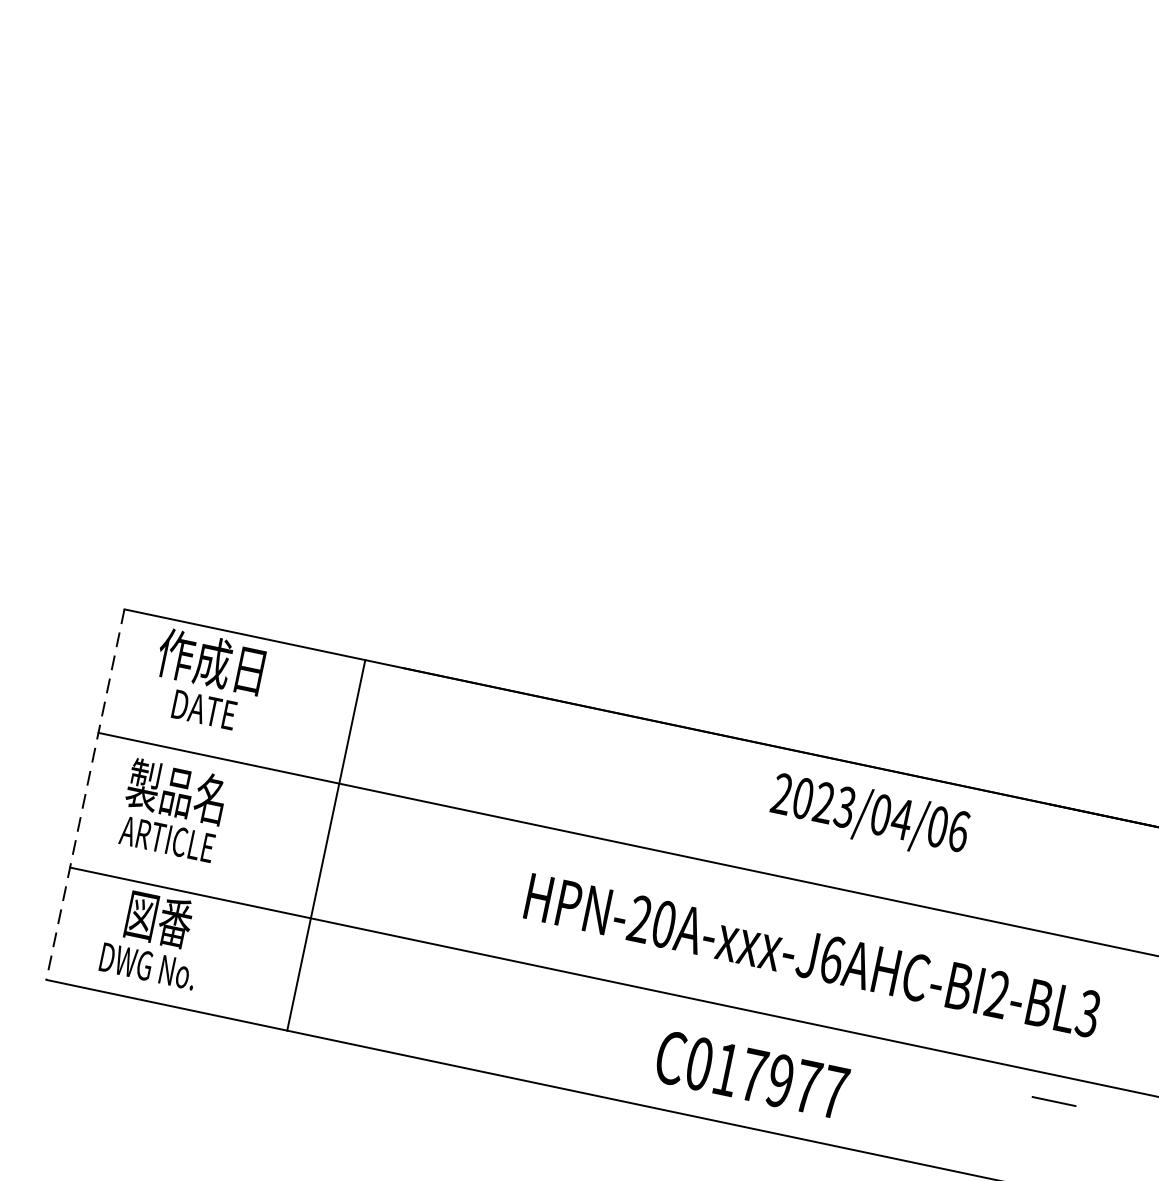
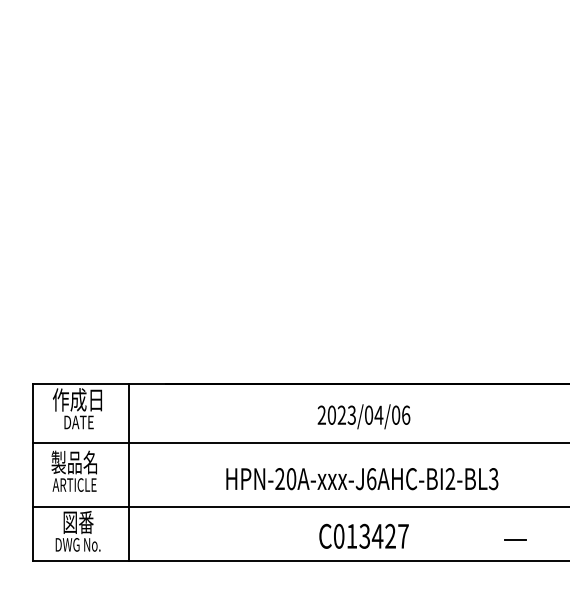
line: (84, 796) -> (32, 473), dashed -> solid
text: (869, 815) -> (363, 416), moved
line: (325, 845) -> (128, 472), moved
text: (812, 956) -> (362, 479), moved
text: (780, 1079) -> (377, 535), C017977 -> C013427
line: (1054, 1099) -> (515, 539), moved

